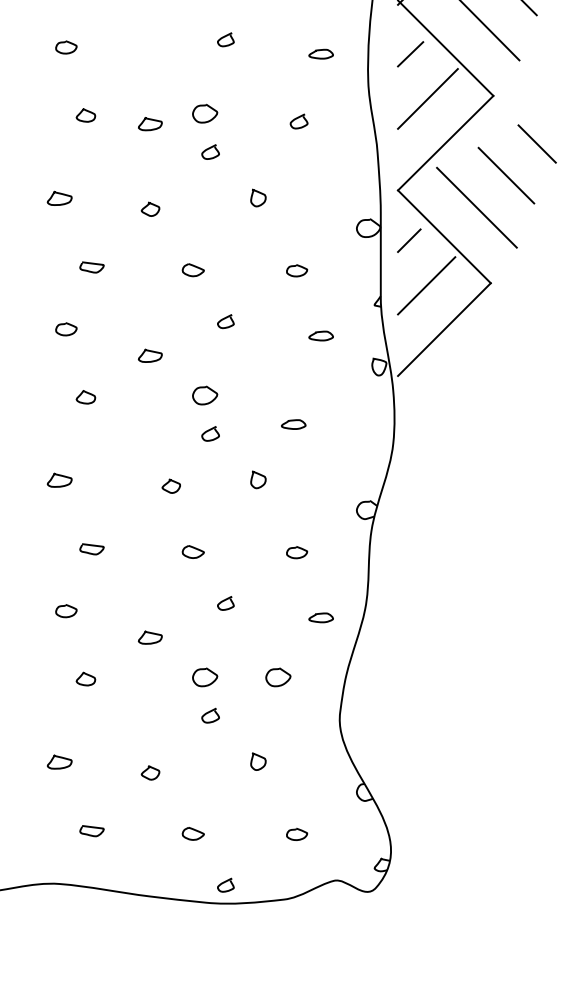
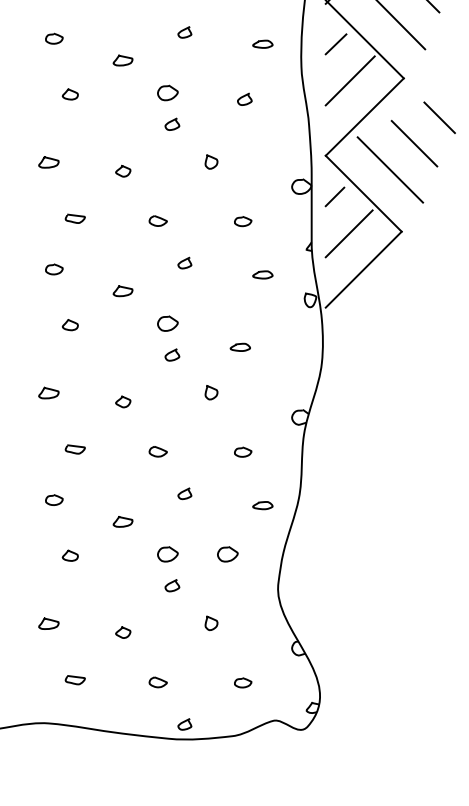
curve: (149, 120) -> (122, 57), moved
curve: (169, 483) -> (121, 399), moved

